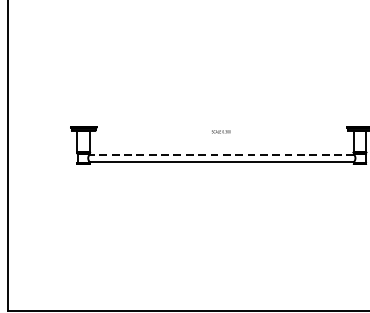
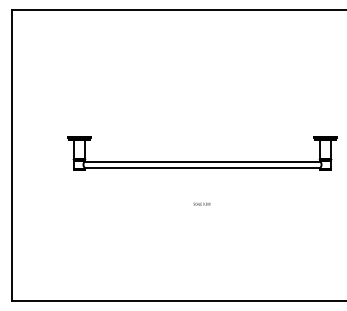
text: (220, 131) -> (201, 203), moved
line: (221, 154) -> (202, 161), dashed -> solid

